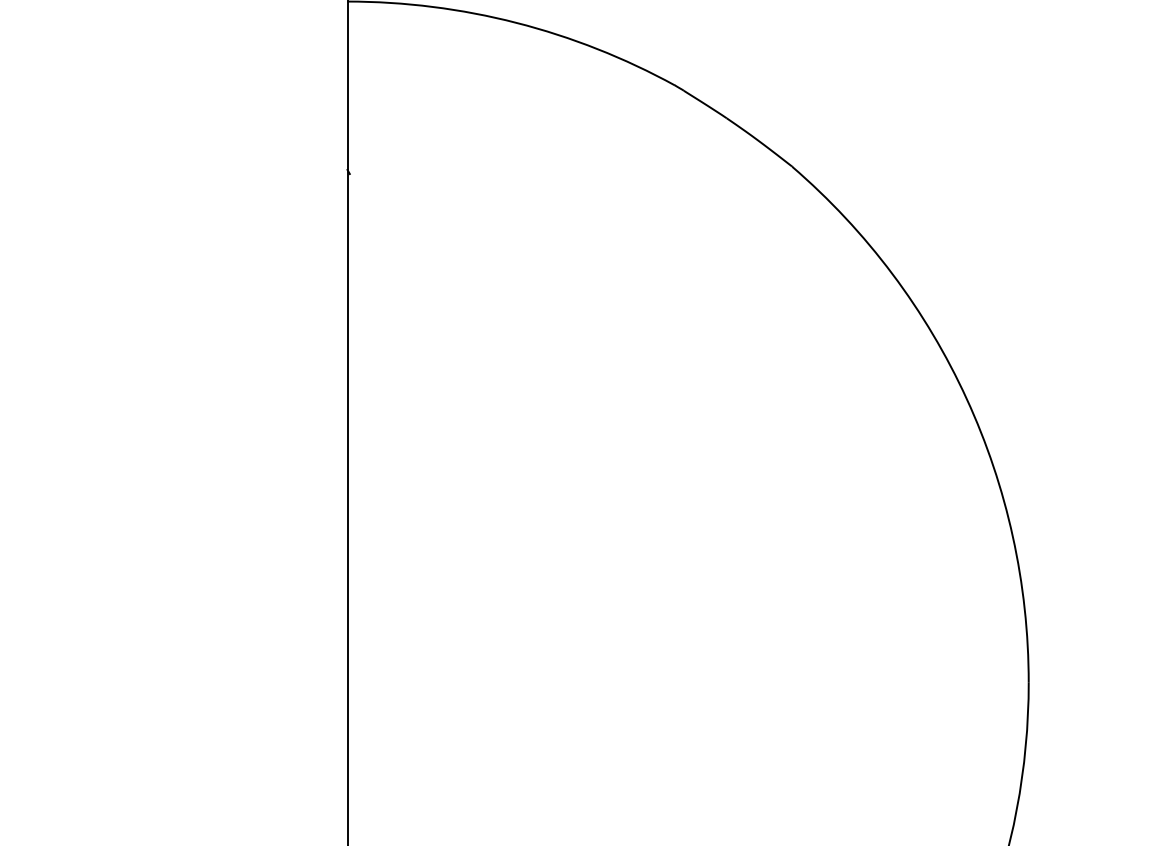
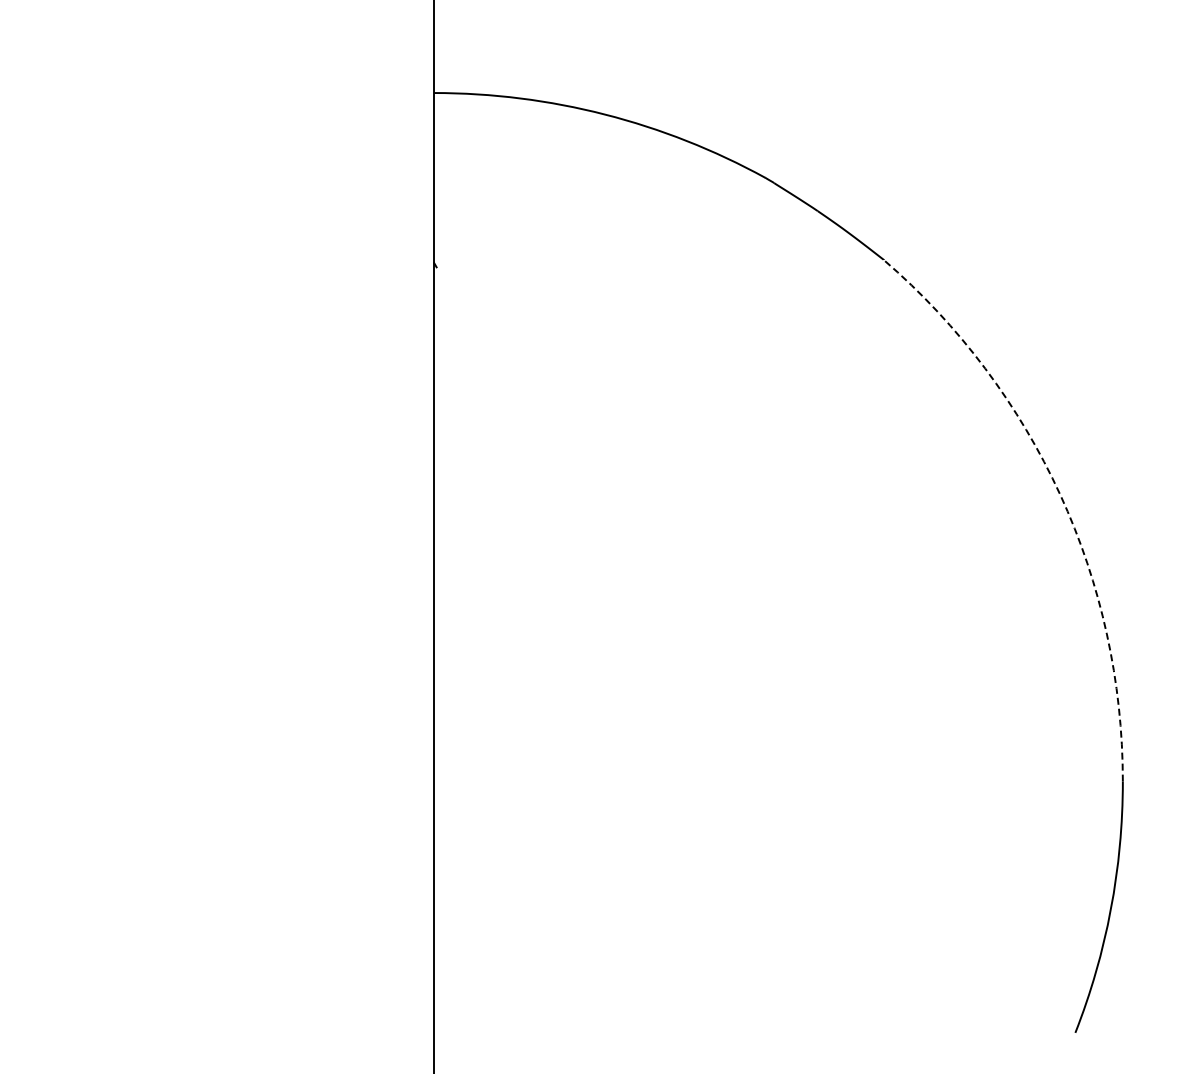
arc: (967, 398) -> (1060, 494), solid -> dashed

